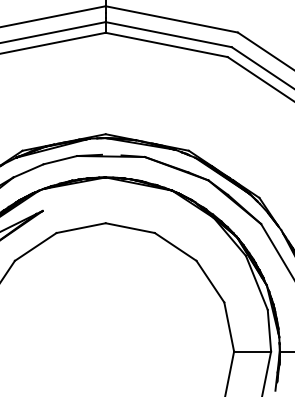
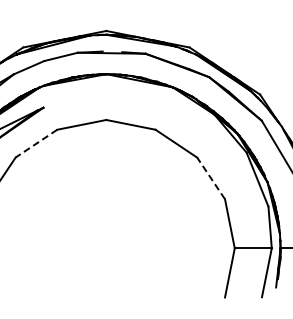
line: (35, 247) -> (36, 144), solid -> dashed
line: (210, 281) -> (211, 178), solid -> dashed

